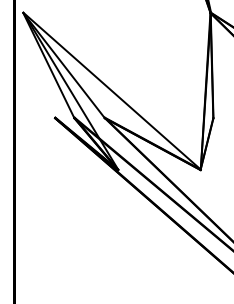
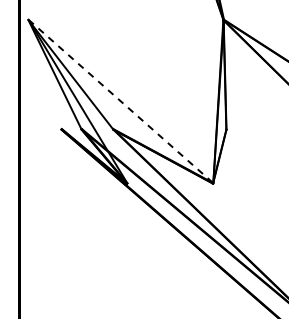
line: (112, 91) -> (121, 101), solid -> dashed

